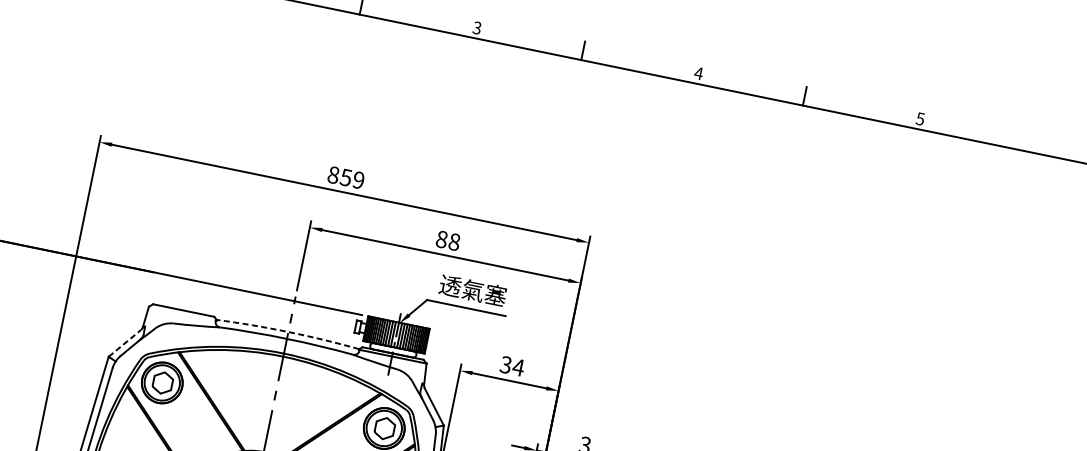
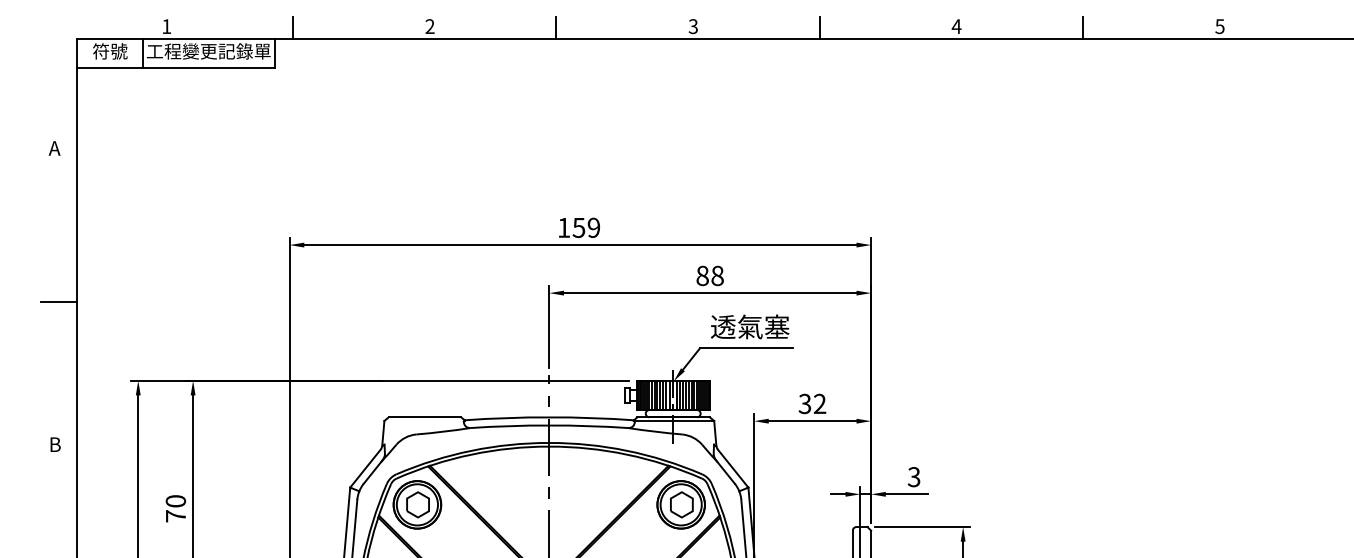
text: (333, 174) -> (564, 227), 859 -> 159
arc: (288, 332) -> (549, 417), dashed -> solid
line: (124, 343) -> (365, 468), dashed -> solid
text: (518, 367) -> (819, 403), 34 -> 32

